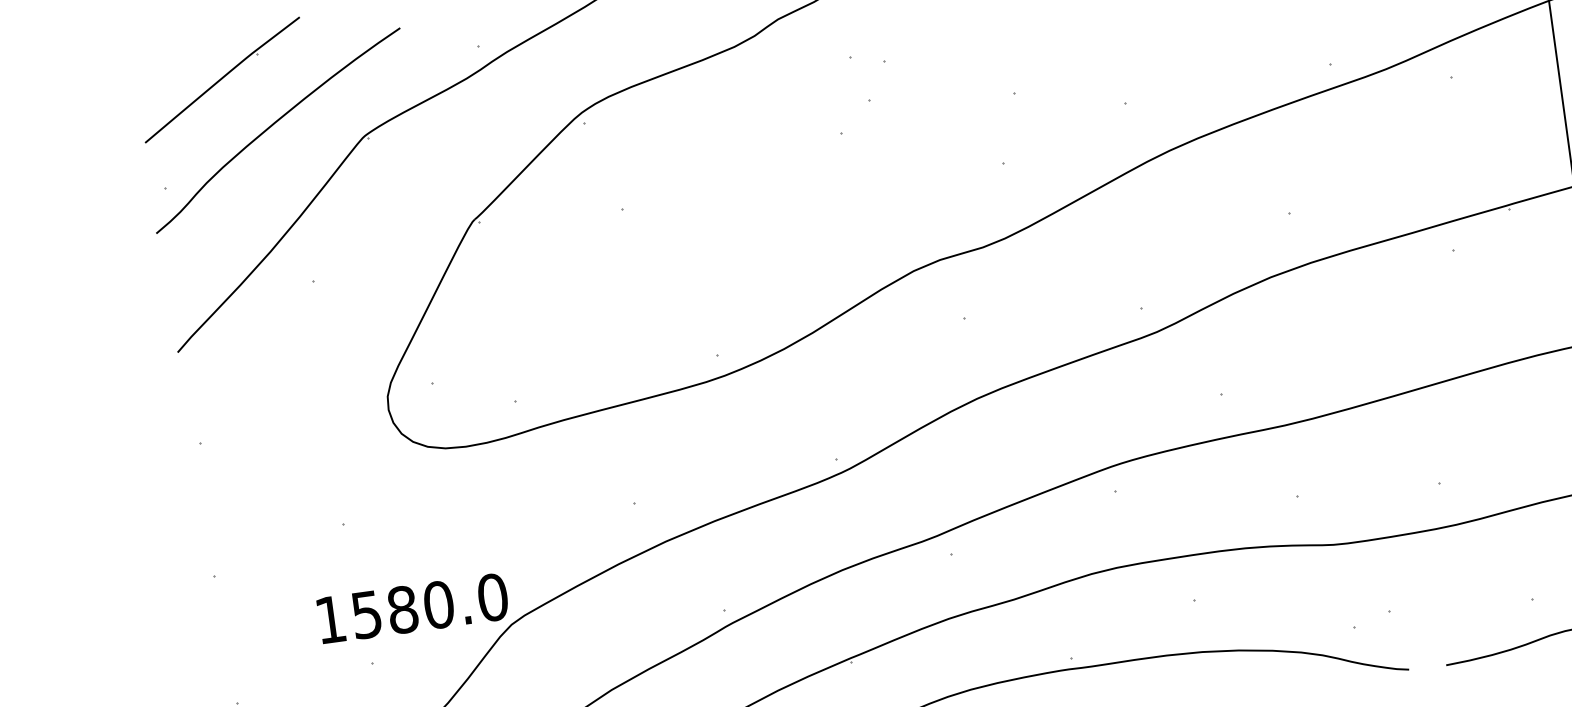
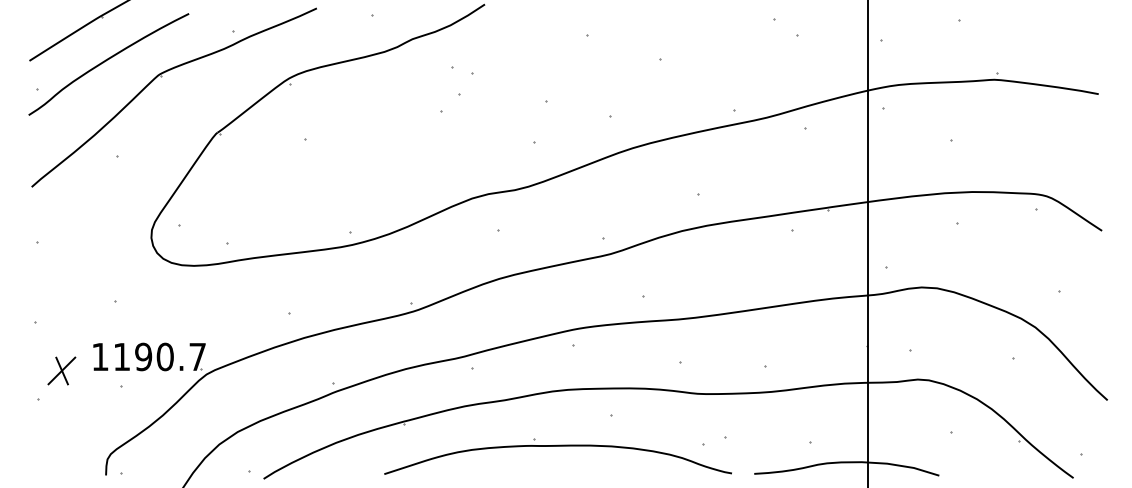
text: (429, 605) -> (159, 356), 1580.0 -> 1190.7
part: (269, 651) -> (61, 370), added

